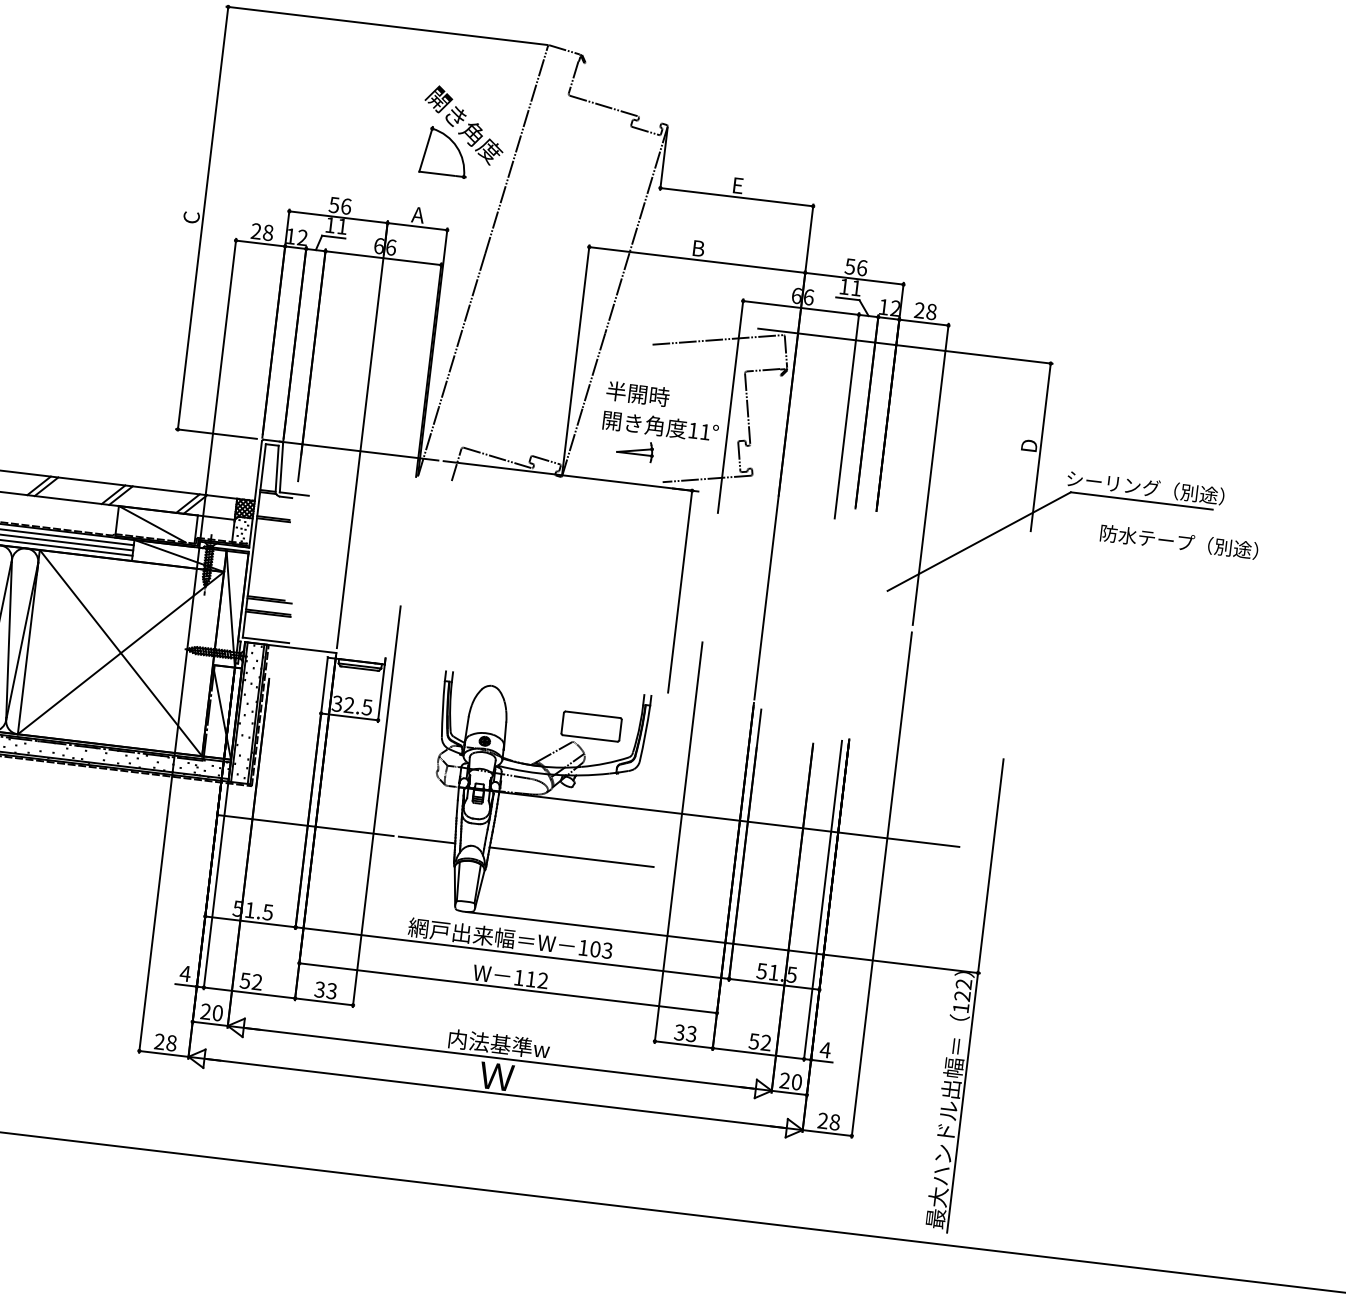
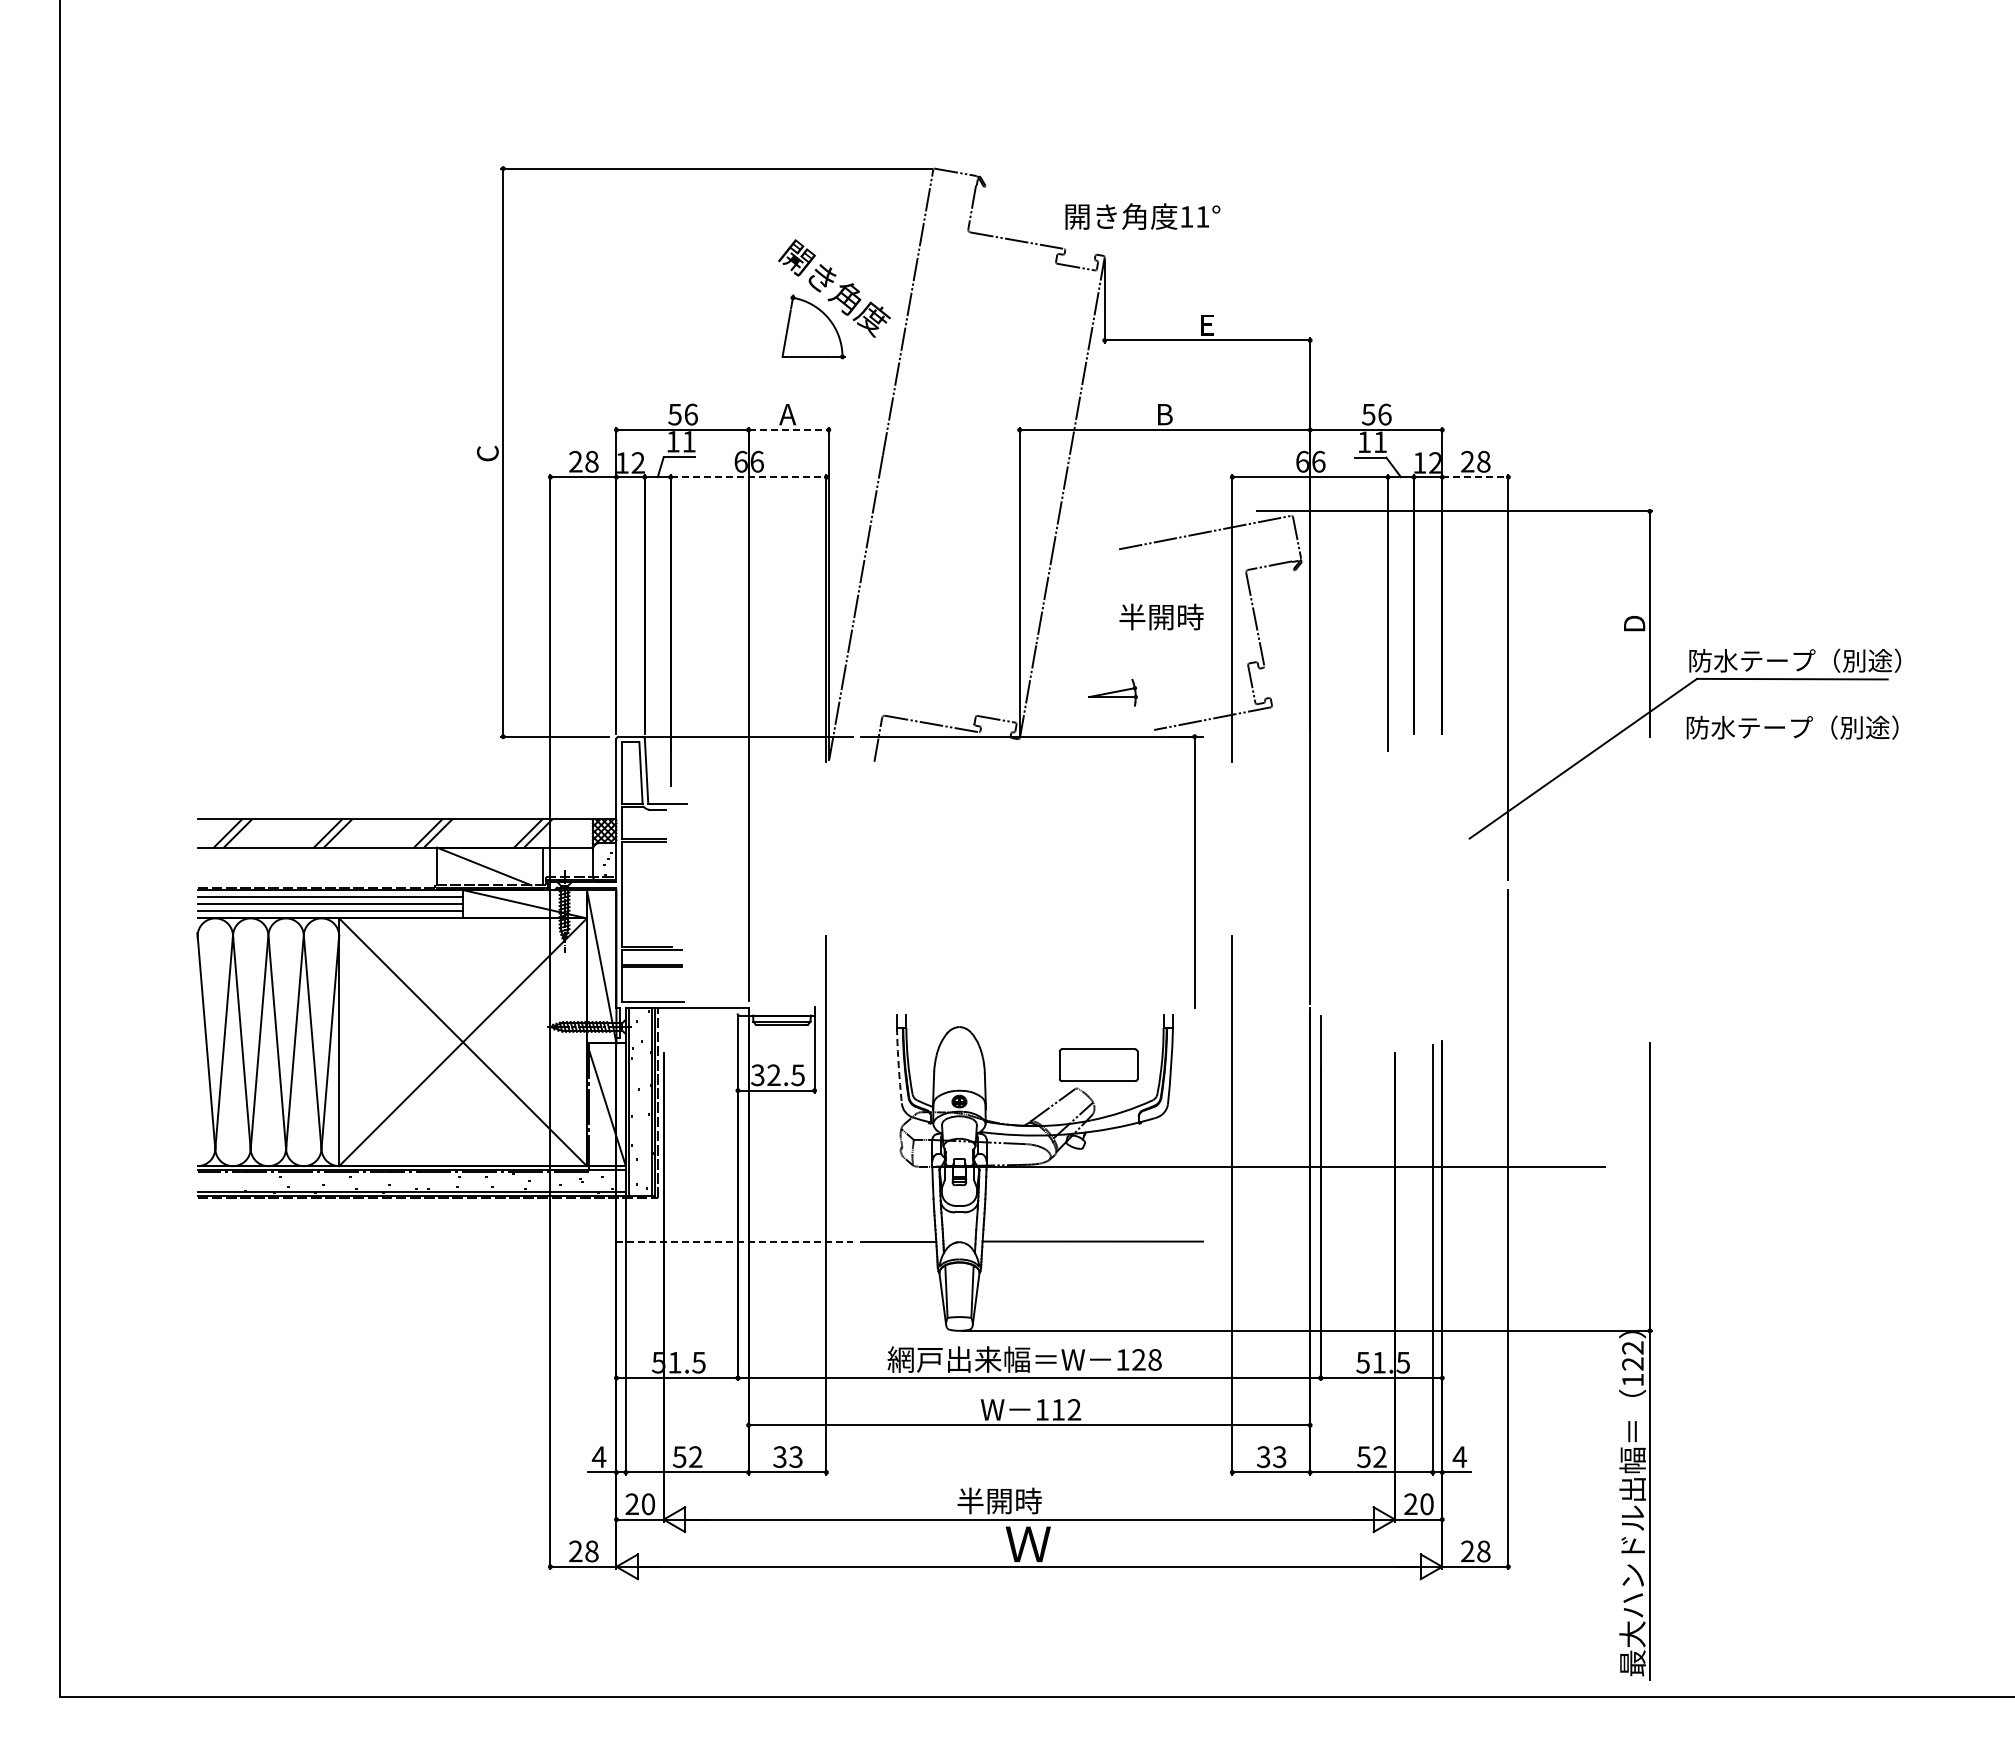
line: (418, 226) -> (789, 429), solid -> dashed
line: (383, 258) -> (748, 477), solid -> dashed
line: (924, 322) -> (1475, 477), solid -> dashed
text: (638, 393) -> (1161, 616), moved
text: (660, 426) -> (1142, 216), moved
text: (1113, 483) -> (1752, 660), シーリング（別途） -> 防水テープ（別途）
text: (1179, 541) -> (1792, 727), moved
arc: (442, 709) -> (898, 1065), solid -> dashed
line: (305, 825) -> (735, 1241), solid -> dashed
text: (601, 949) -> (1146, 1359), 103 -> 128
text: (498, 1043) -> (1025, 1500), 内法基準w -> 半開時

